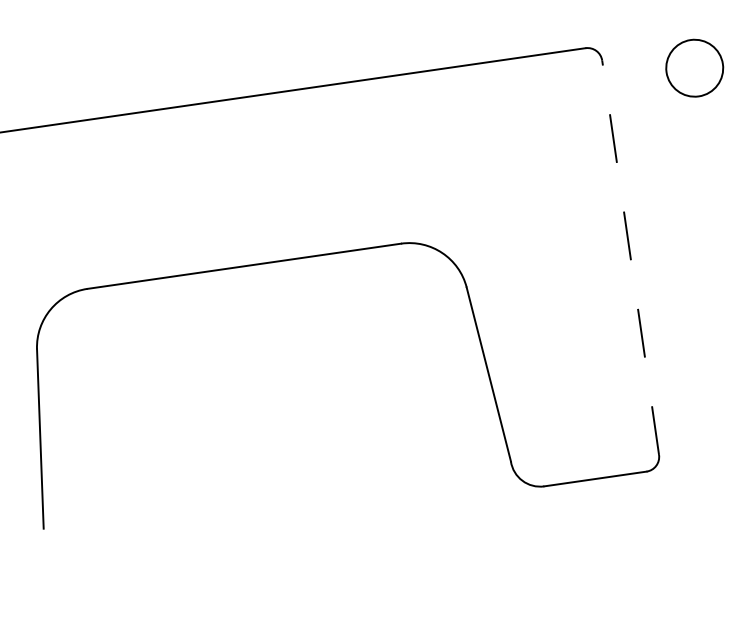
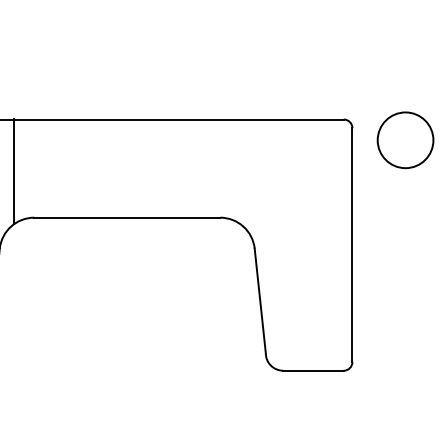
circle: (694, 68) -> (405, 140), size x1.67
line: (41, 216) -> (13, 171), added
line: (630, 258) -> (352, 245), dashed -> solid

